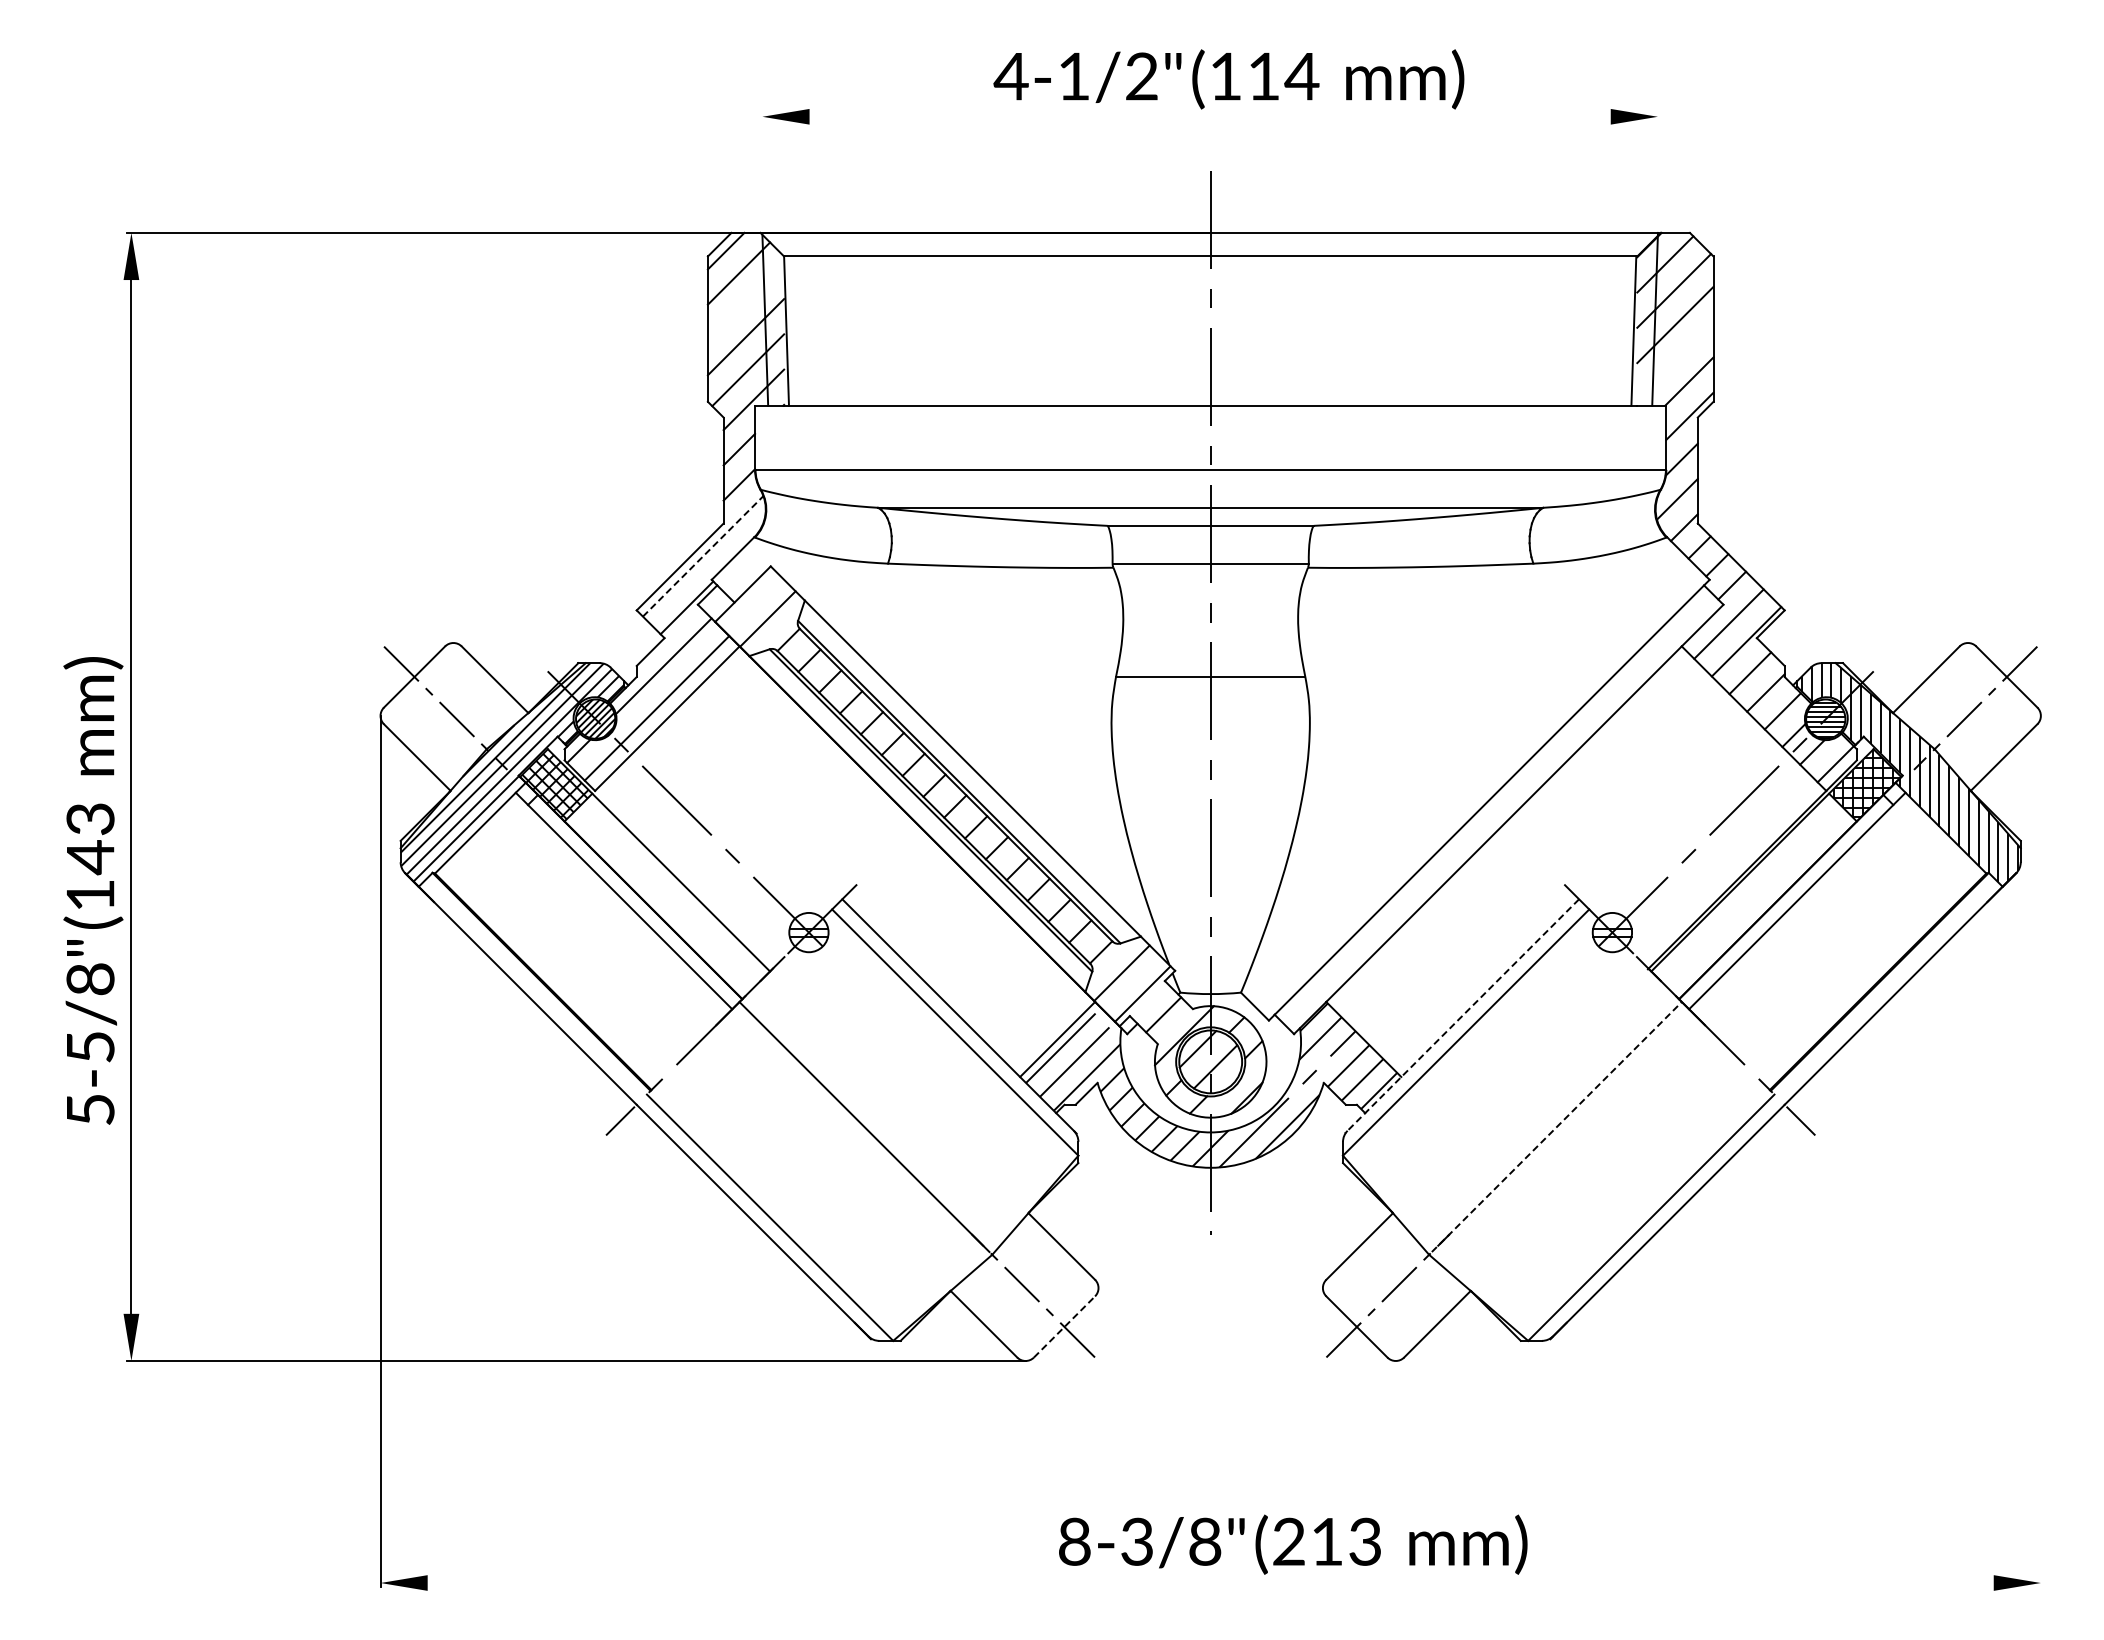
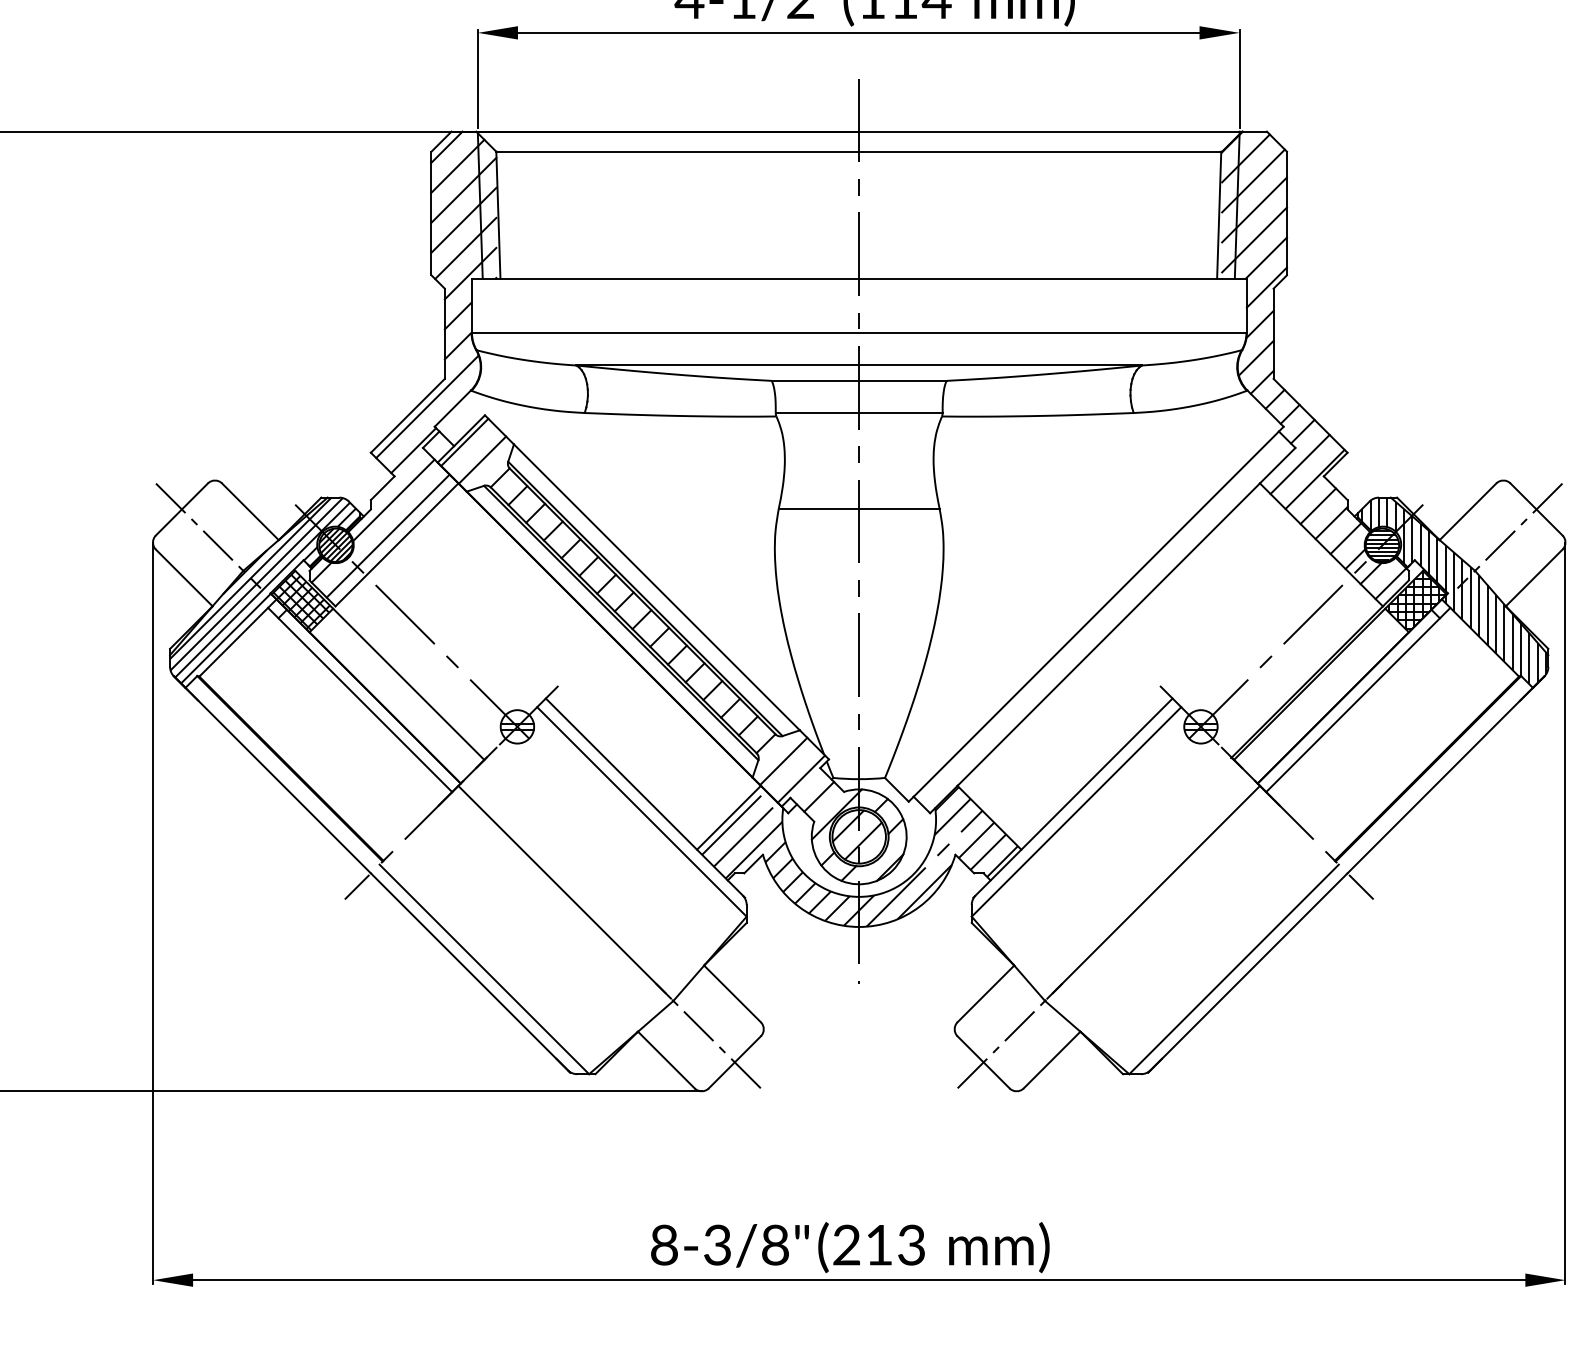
line: (1209, 116) -> (858, 32), added
line: (762, 170) -> (477, 78), added
line: (1657, 170) -> (1239, 78), added
line: (745, 301) -> (463, 189), added
line: (1675, 360) -> (1254, 240), added
line: (703, 556) -> (427, 406), dashed -> solid
line: (746, 598) -> (464, 442), added
line: (1461, 1016) -> (1072, 798), dashed -> solid
line: (1556, 1127) -> (1153, 892), dashed -> solid
line: (2040, 1150) -> (1565, 912), added
line: (1064, 1326) -> (734, 1061), dashed -> solid
text: (1293, 1544) -> (850, 1247), moved
line: (1210, 1583) -> (859, 1280), added

